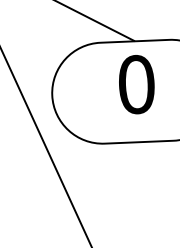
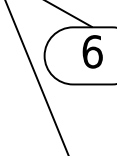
text: (136, 83) -> (92, 51), 0 -> 6

